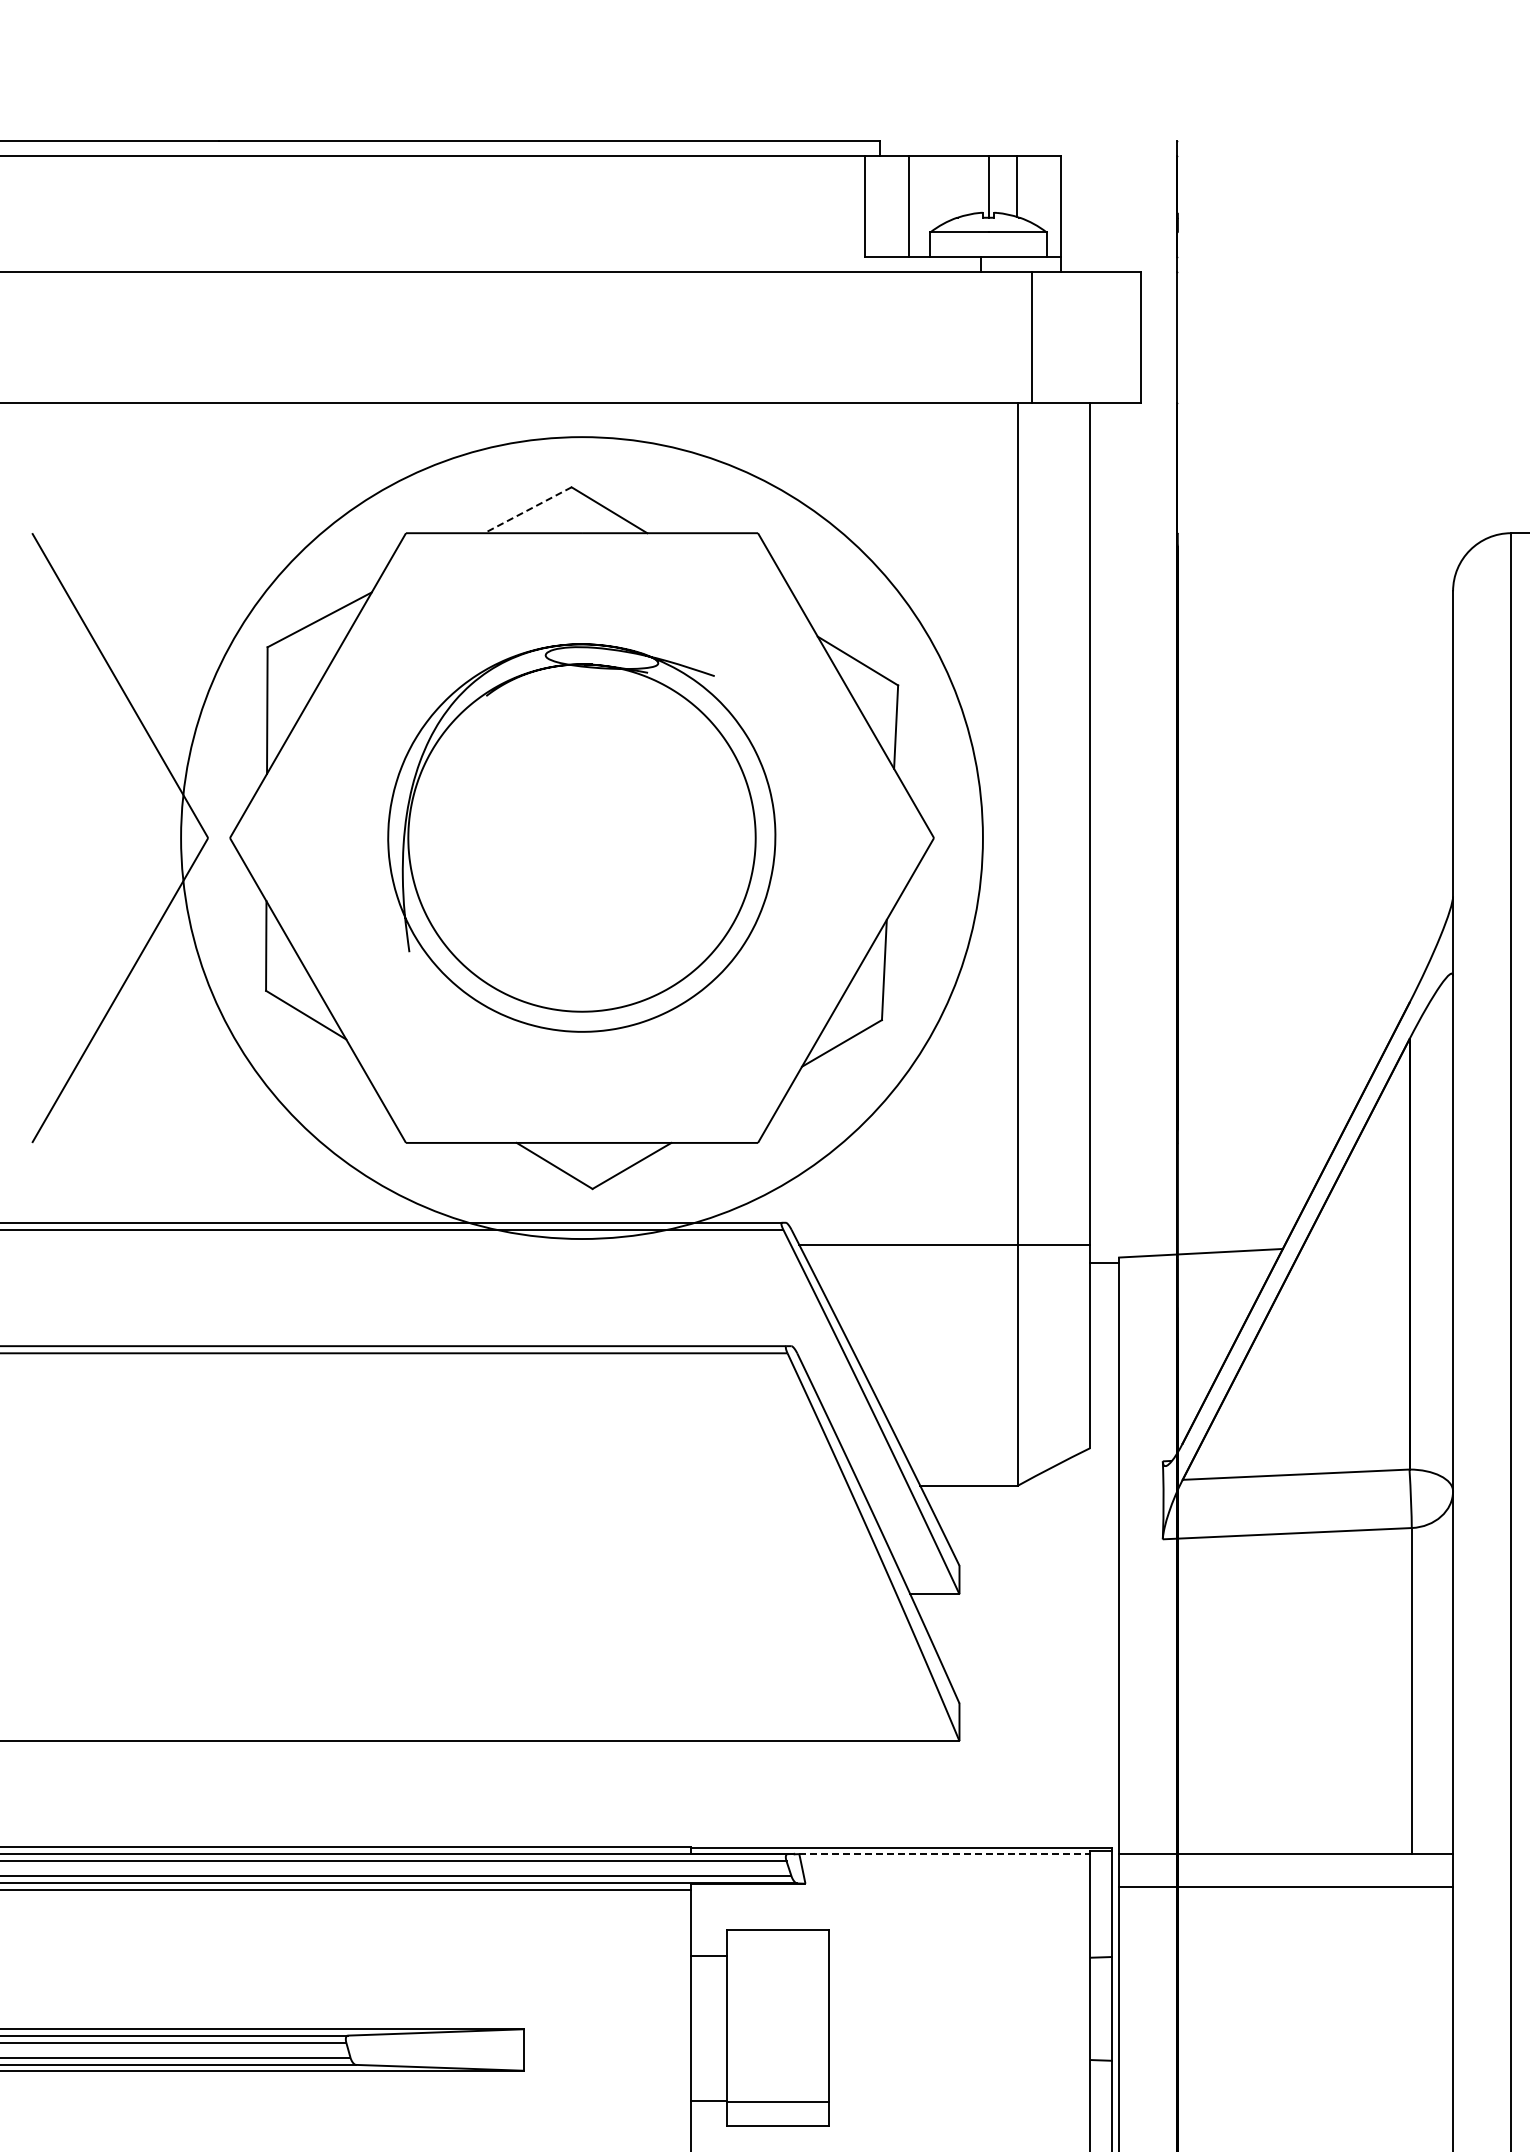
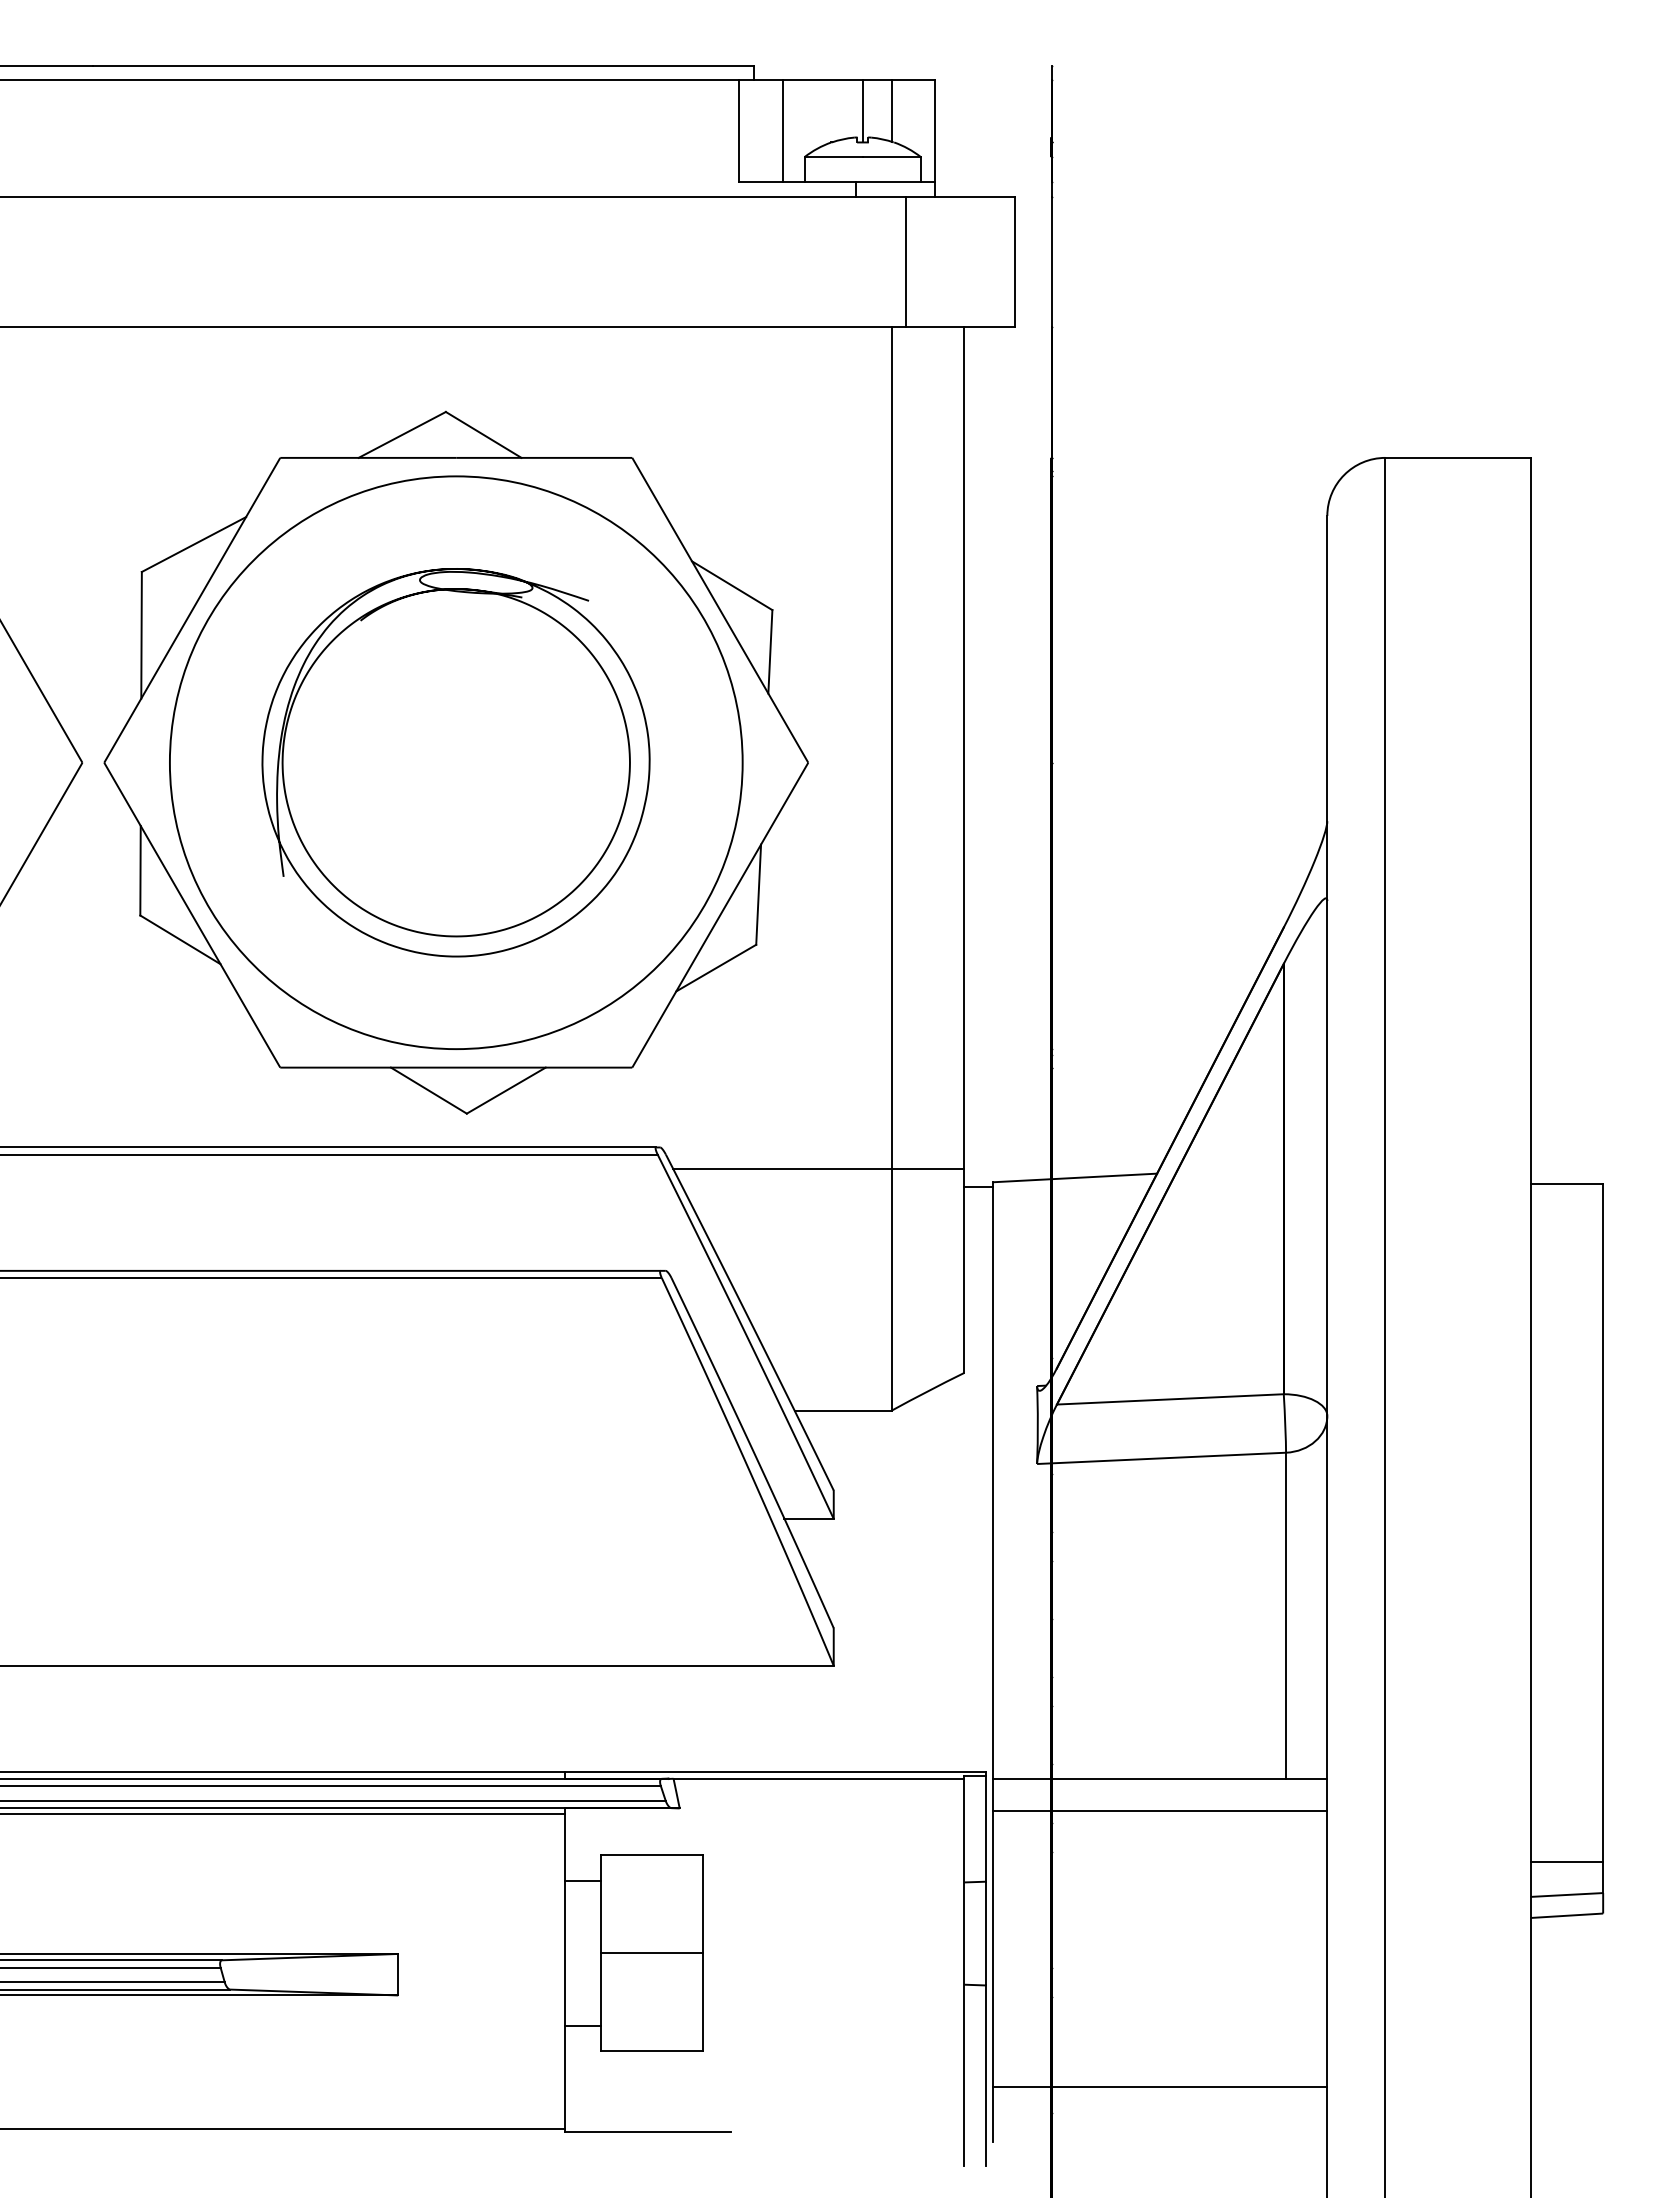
line: (527, 510) -> (401, 435), dashed -> solid
circle: (581, 837) -> (455, 762), size x0.71
line: (945, 1853) -> (819, 1778), dashed -> solid
line: (778, 2102) -> (652, 1953), moved

